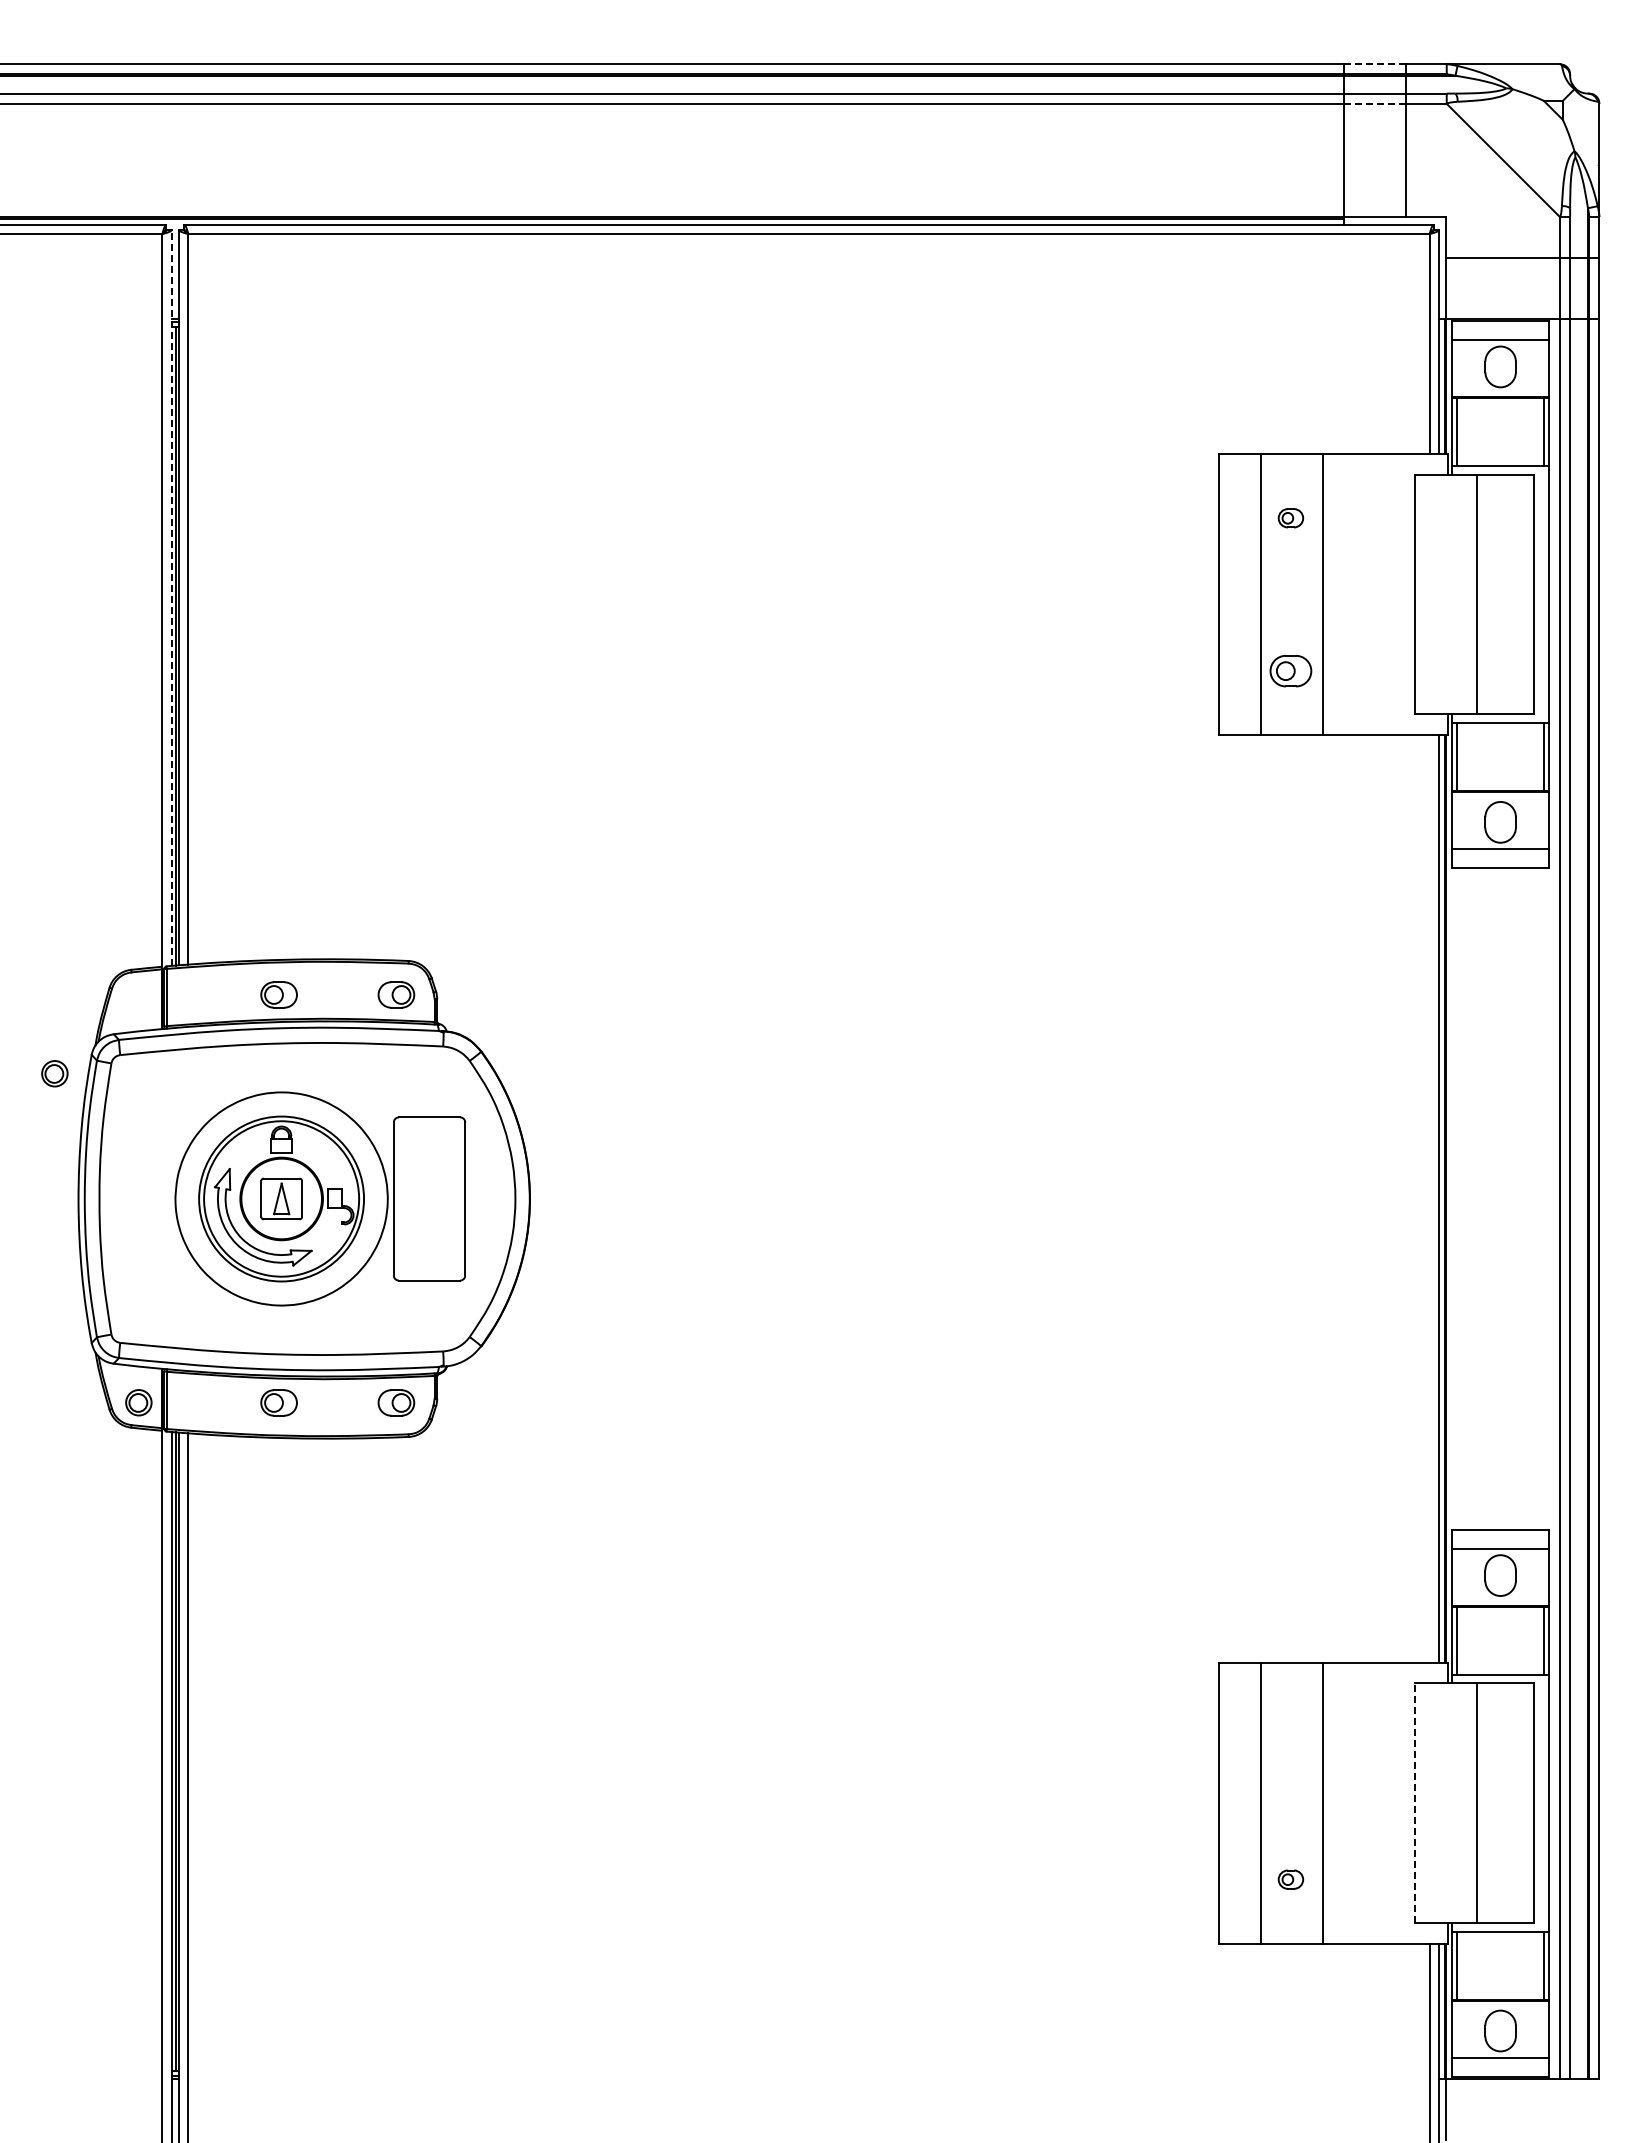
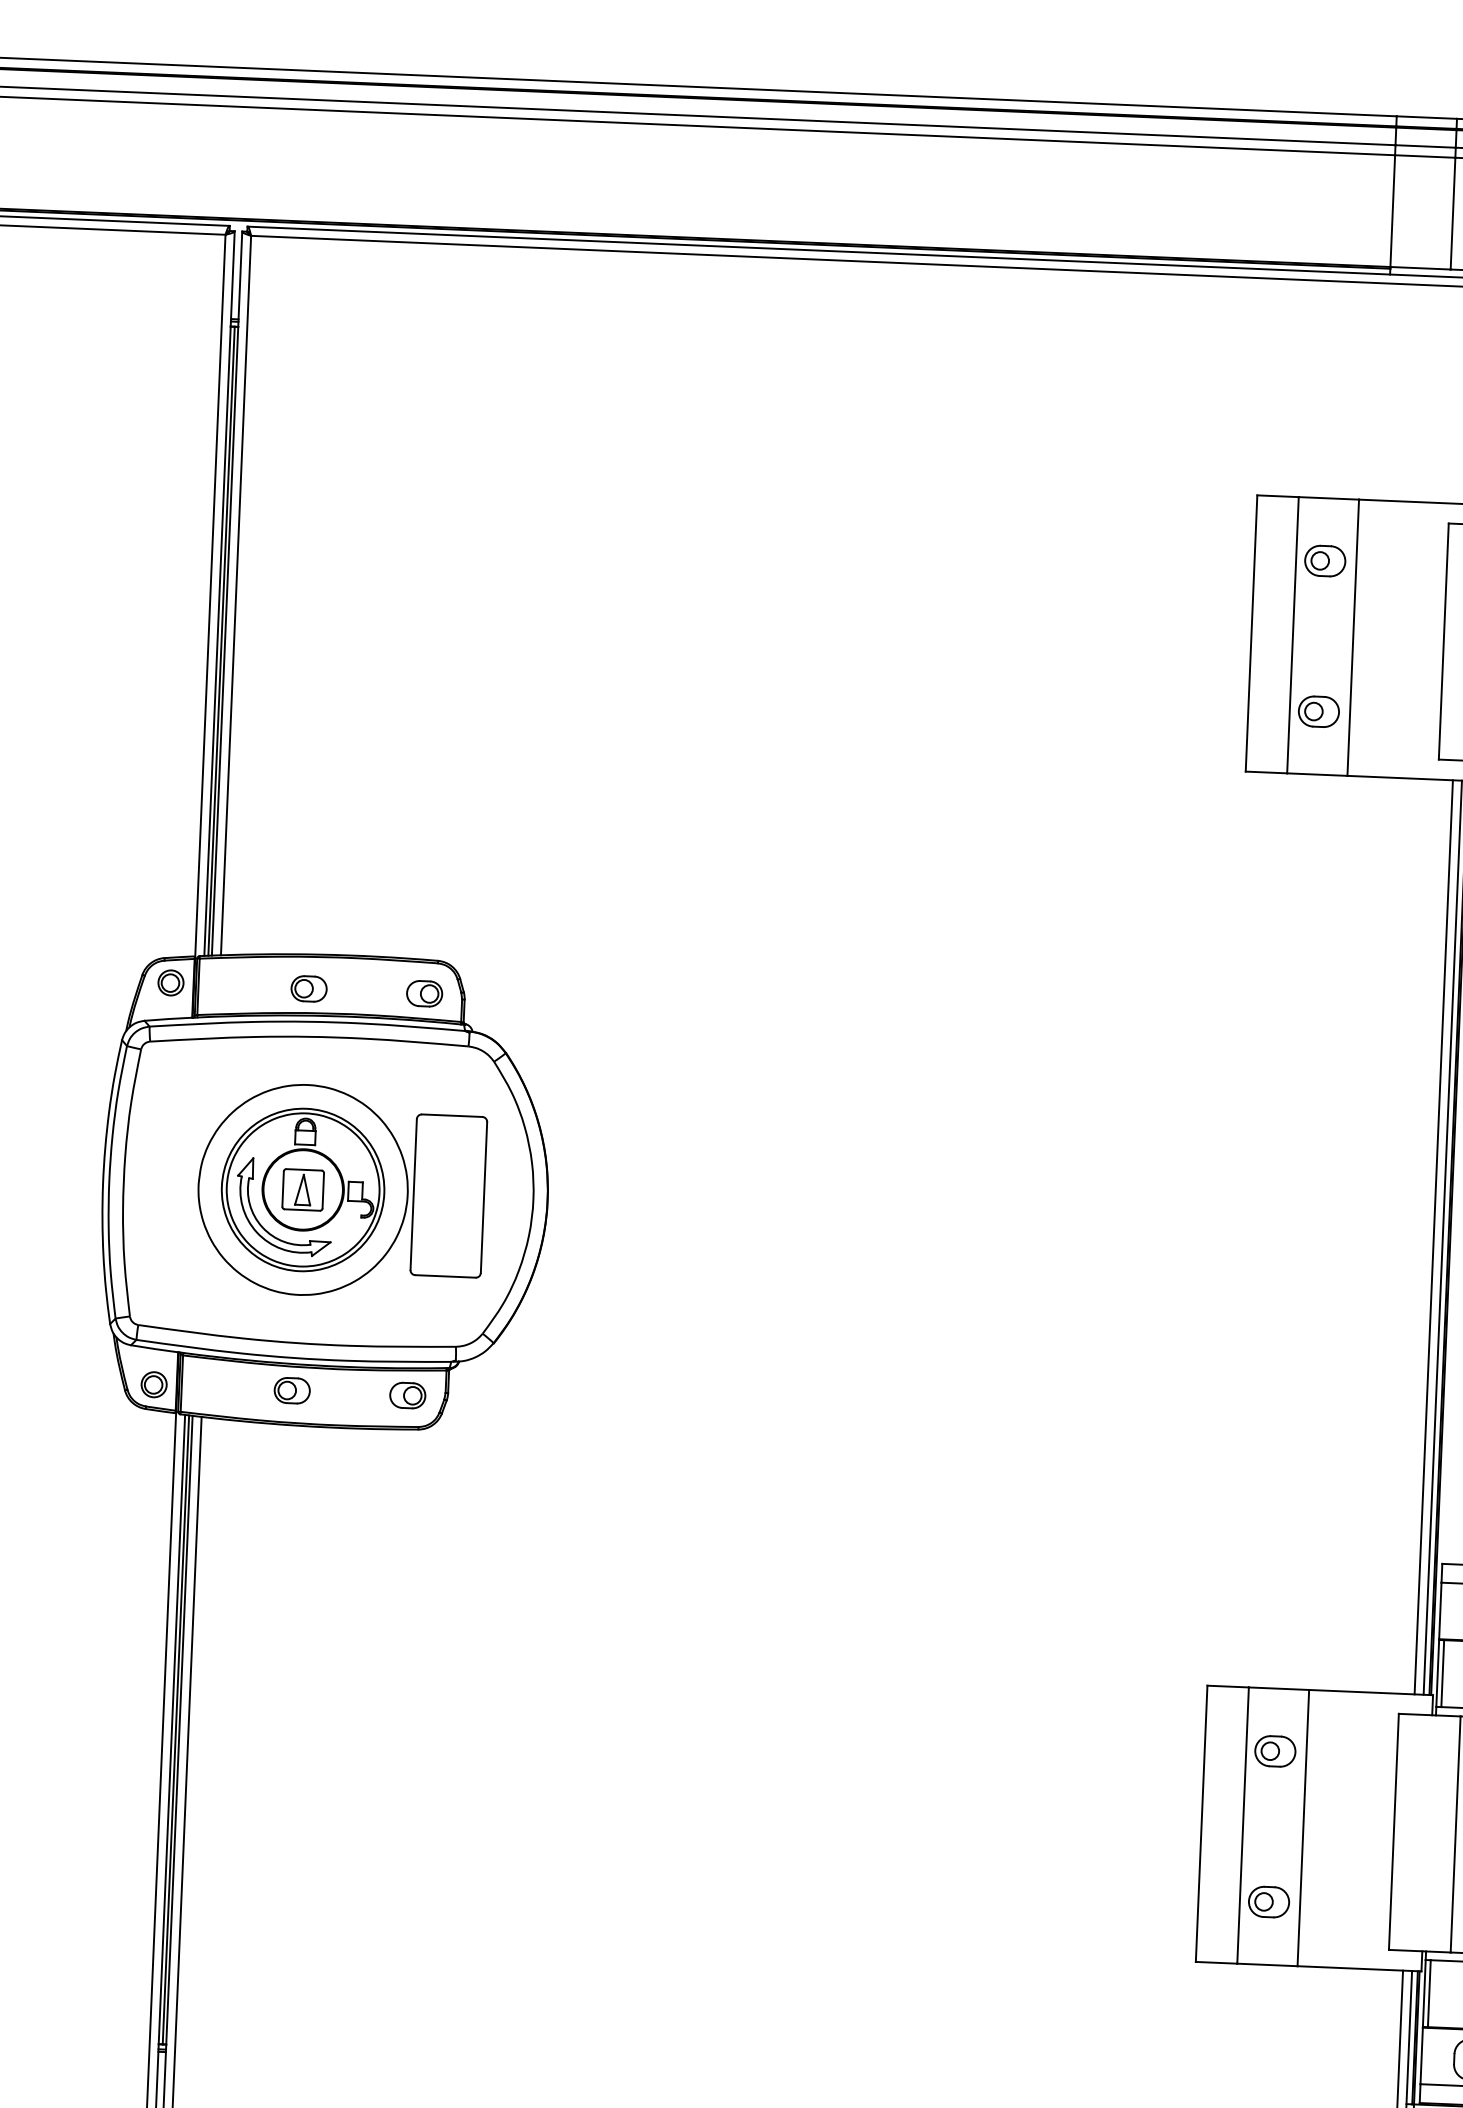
line: (1375, 64) -> (1427, 117), dashed -> solid
line: (1375, 103) -> (1425, 156), dashed -> solid
part: (1290, 518) -> (1324, 561), size x1.67
line: (171, 598) -> (219, 594), dashed -> solid
part: (54, 1073) -> (170, 982), moved
line: (1429, 1198) -> (1433, 1236), added
part: (1290, 1726) -> (1274, 1751), added
line: (1414, 1803) -> (1393, 1832), dashed -> solid
part: (1290, 1879) -> (1268, 1901), size x1.67

